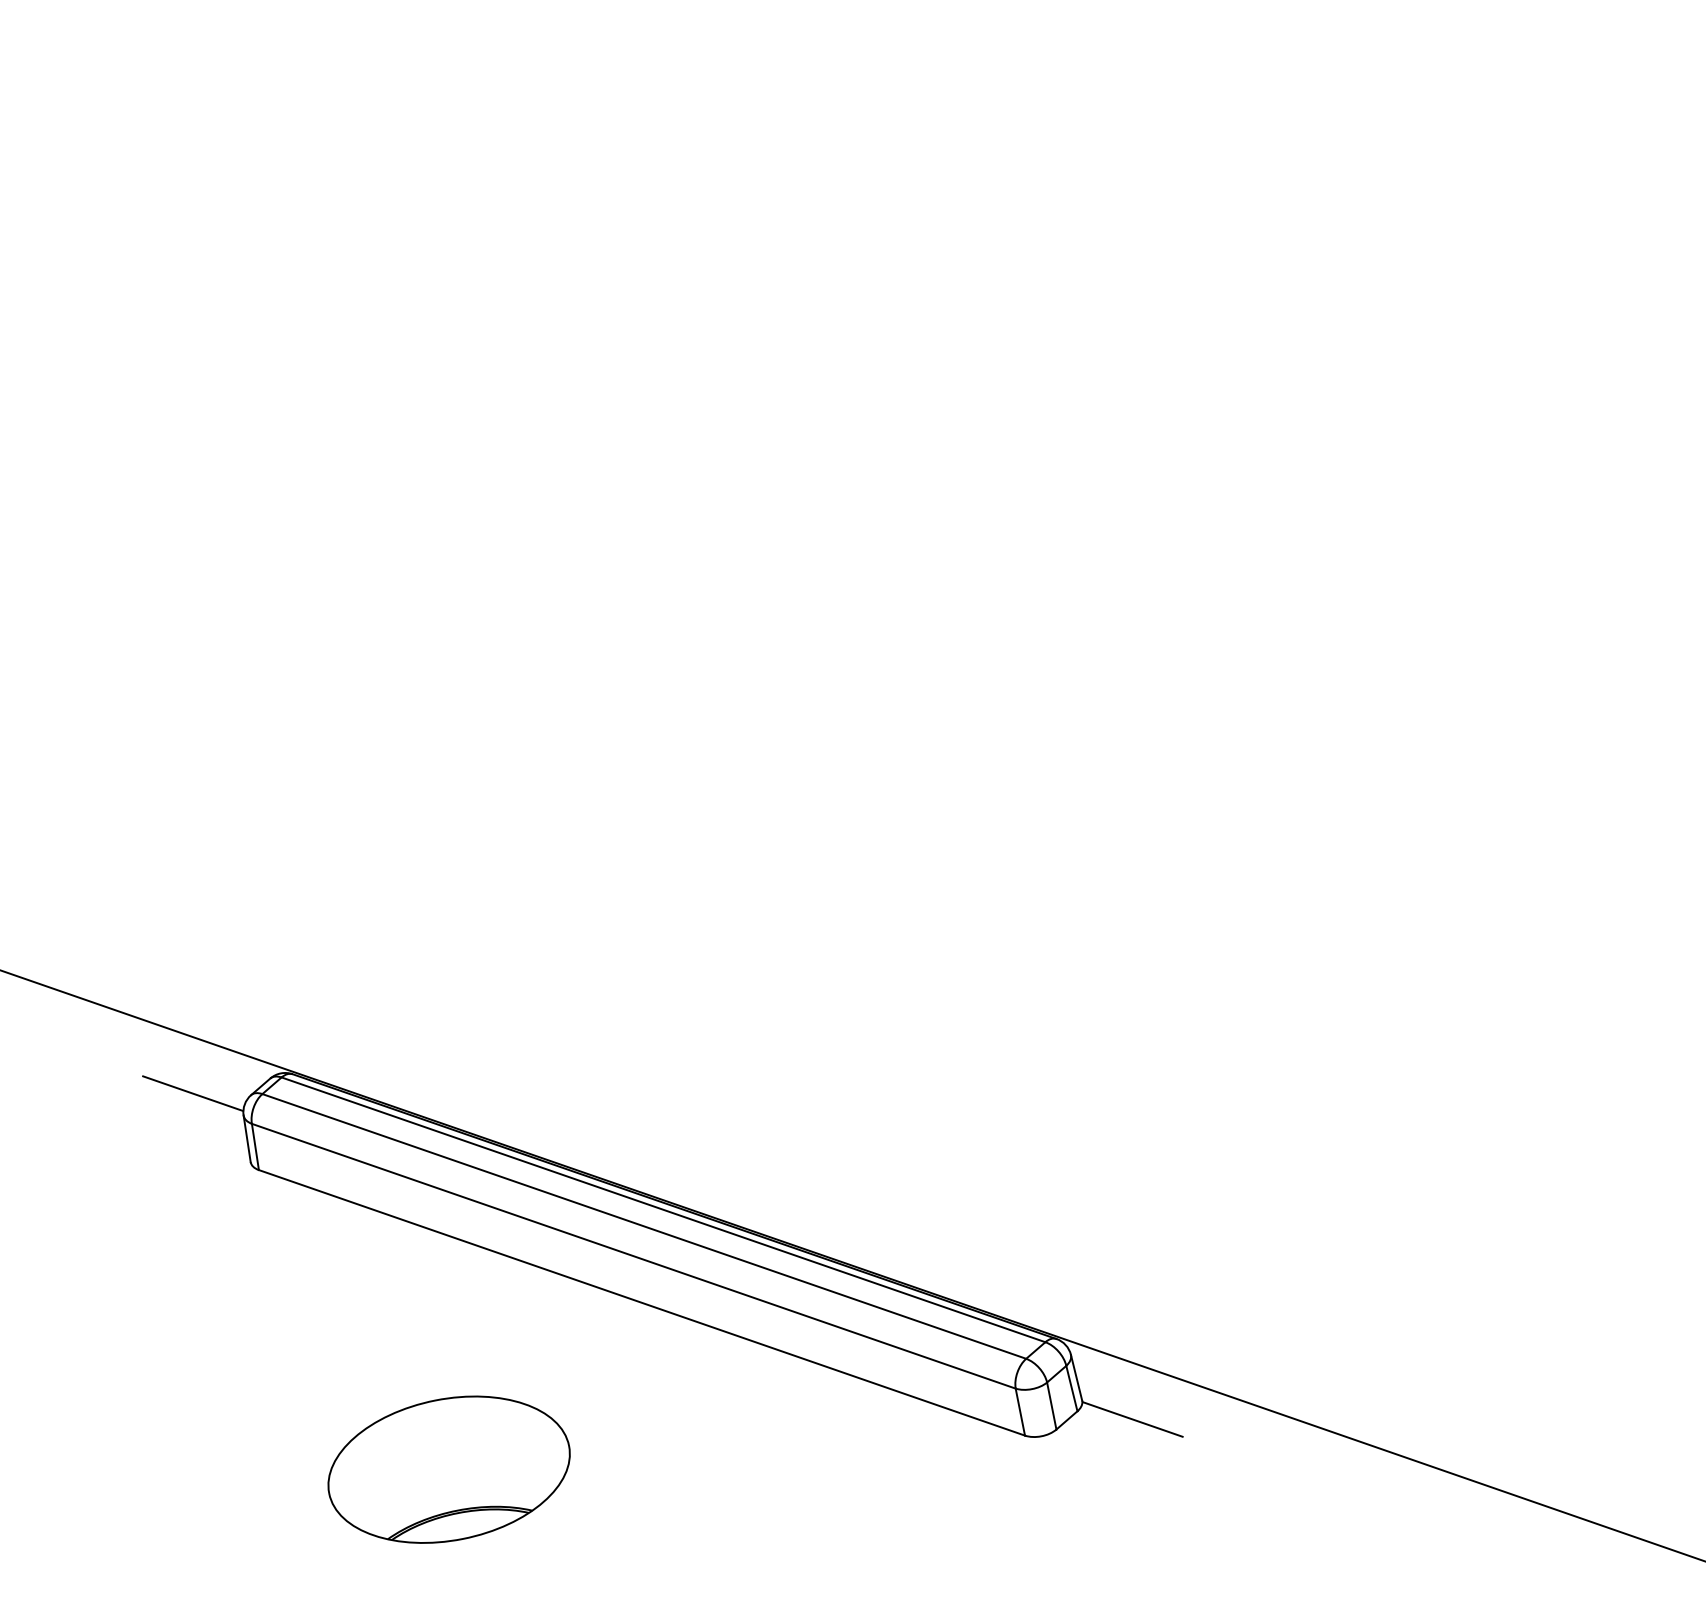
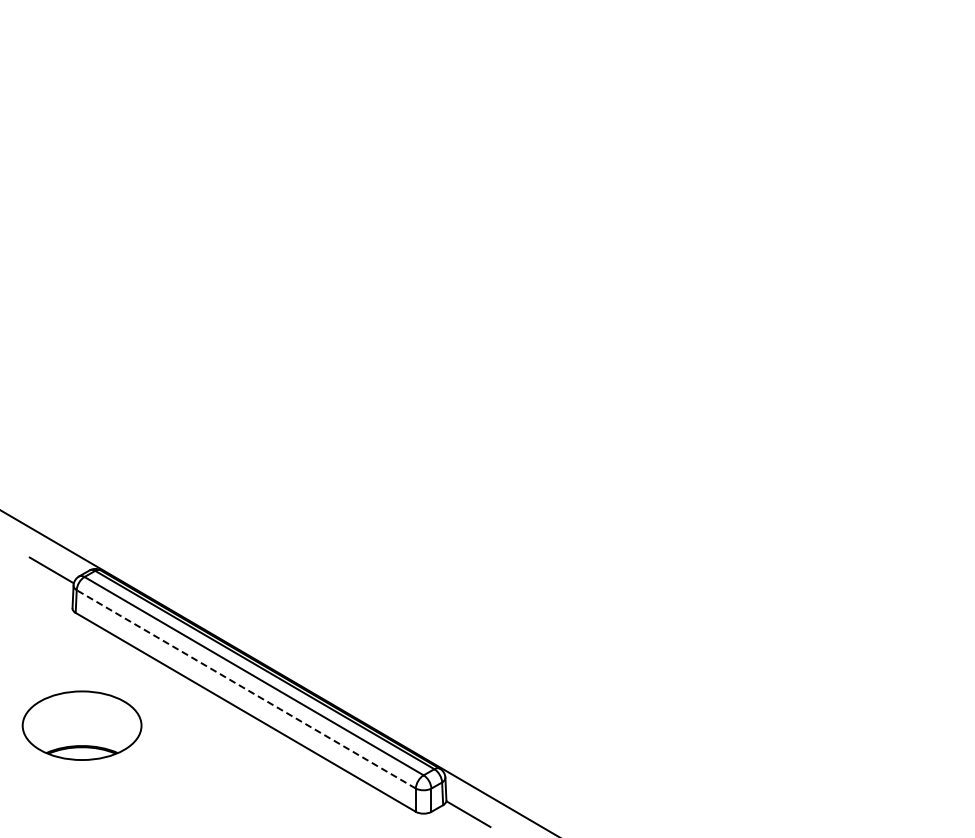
line: (632, 1256) -> (245, 689), solid -> dashed
part: (447, 1469) -> (81, 725), moved

